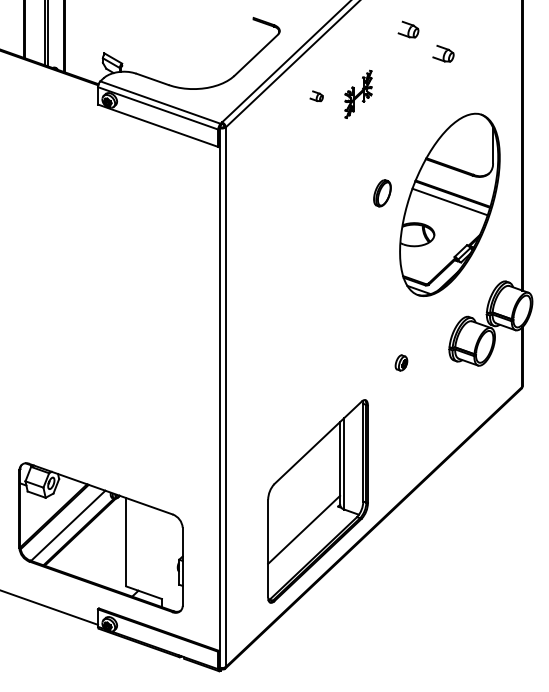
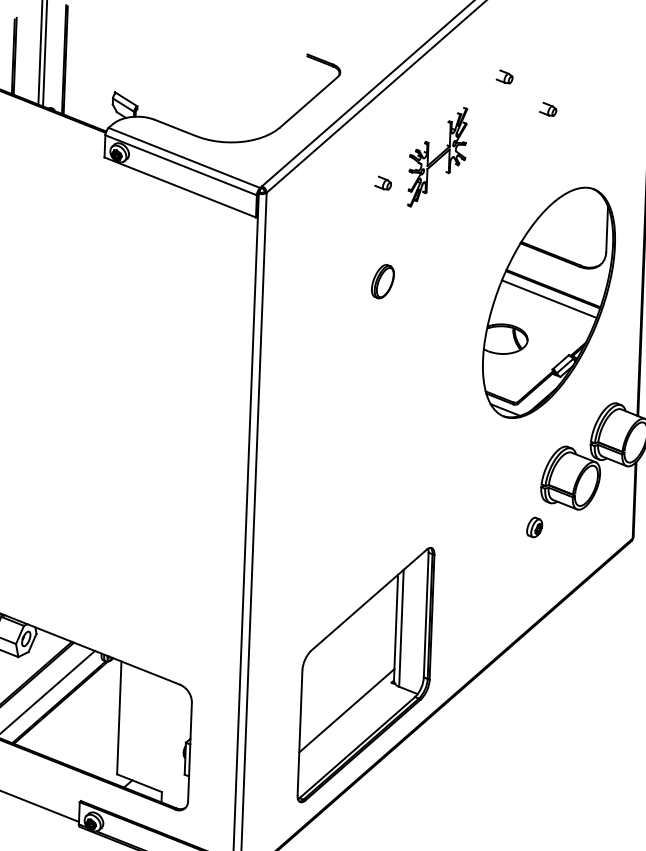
part: (408, 29) -> (504, 76), size x0.62
part: (443, 53) -> (548, 109), size x0.62
part: (358, 94) -> (437, 157), size x1.67
part: (316, 96) -> (382, 183), moved
part: (382, 193) -> (383, 281), moved
part: (401, 362) -> (534, 526), moved

